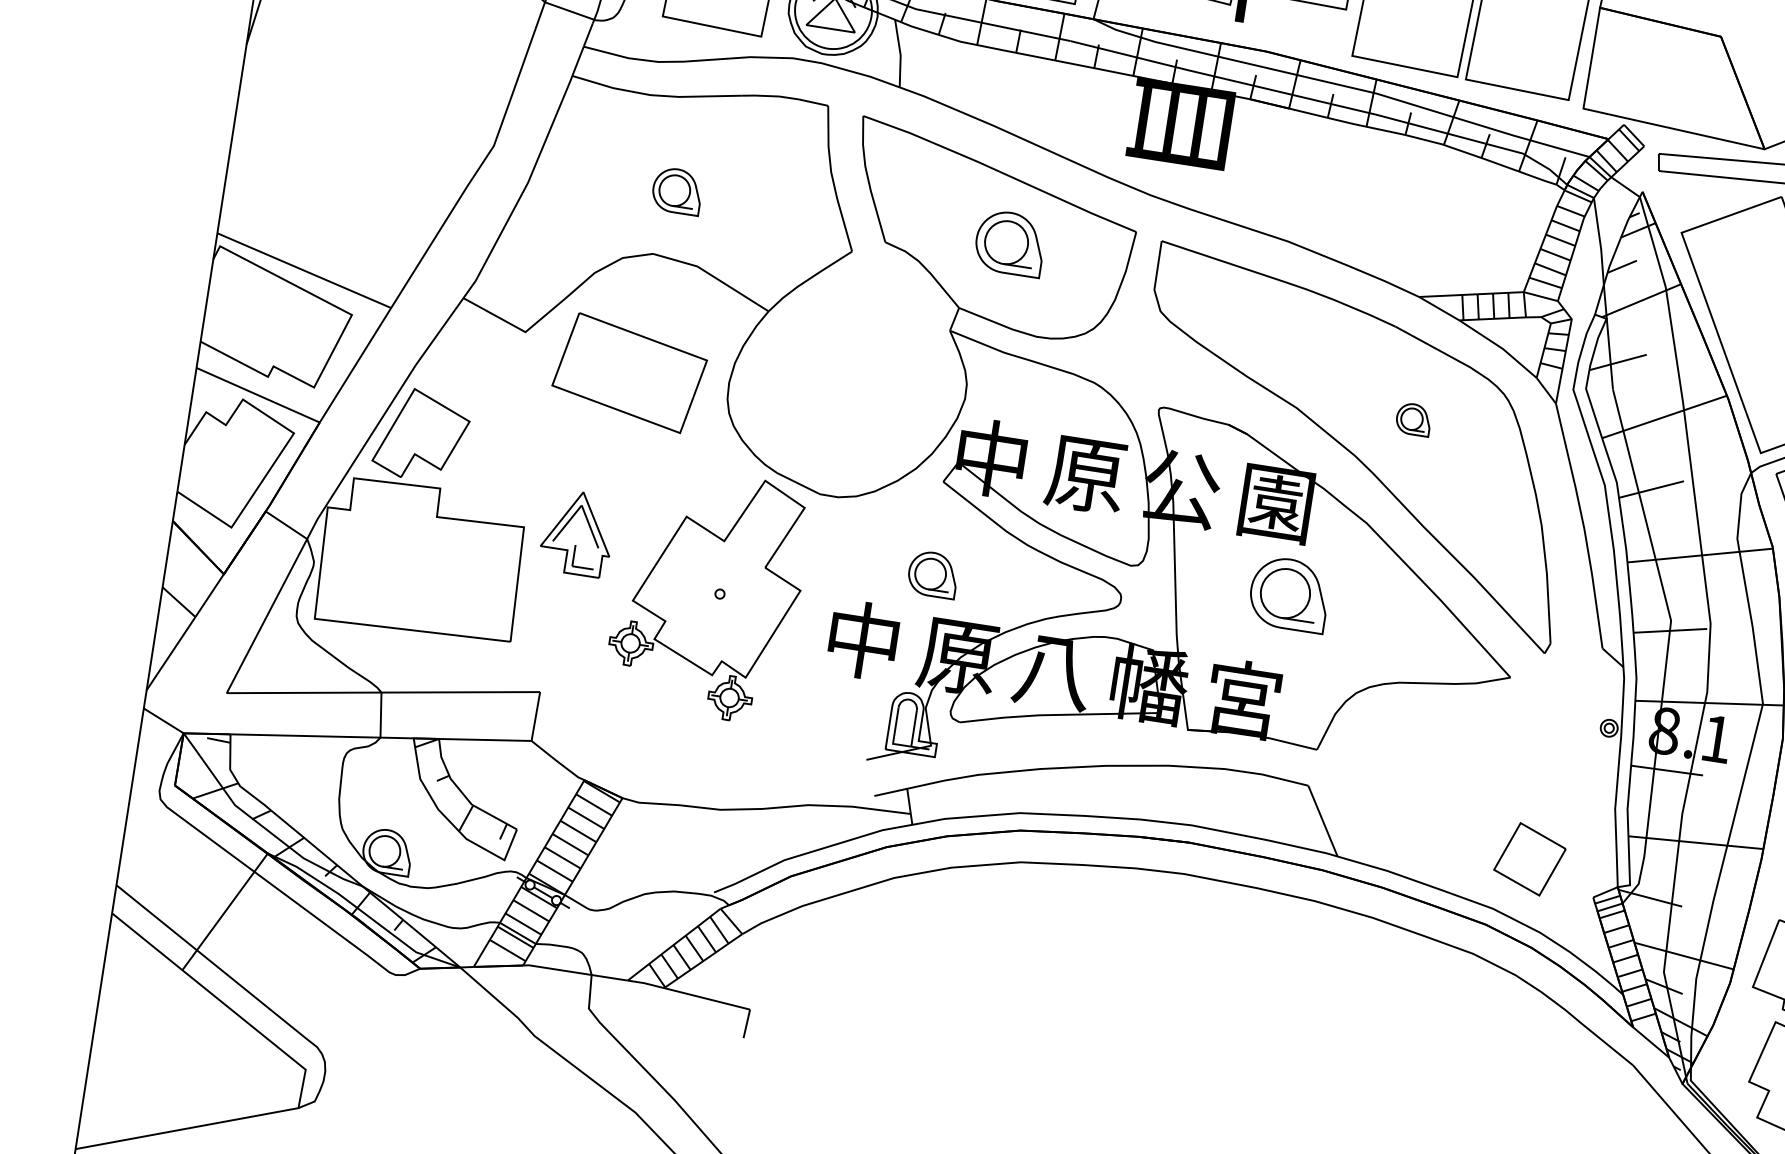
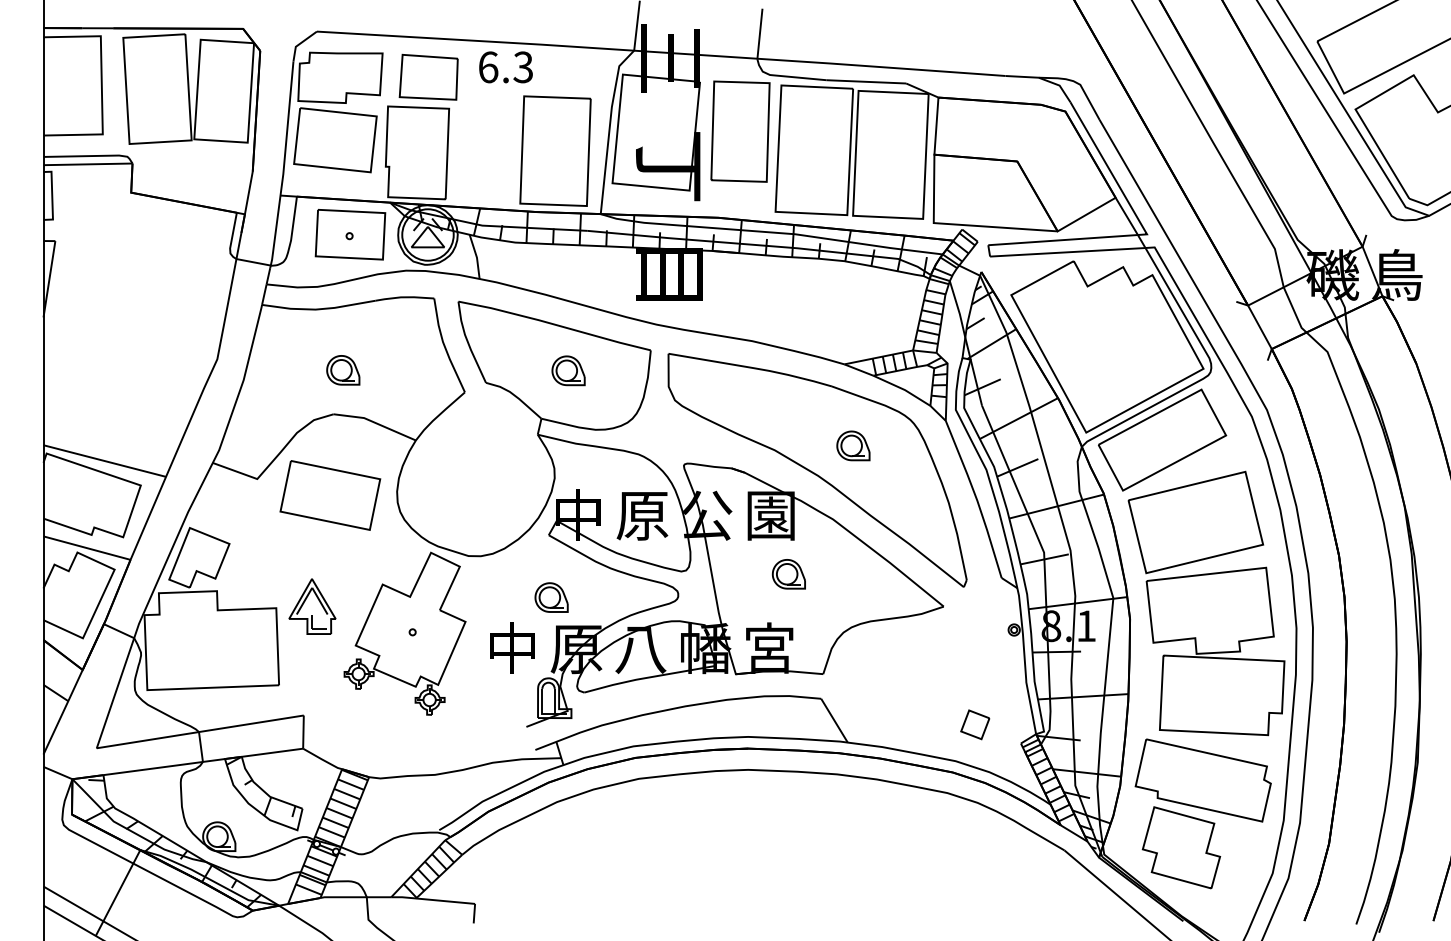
part: (1010, 242) -> (568, 370), size x0.71
part: (1413, 418) -> (853, 445), size x1.43
part: (1288, 594) -> (788, 574), size x0.62
part: (1530, 859) -> (975, 724), size x0.62

